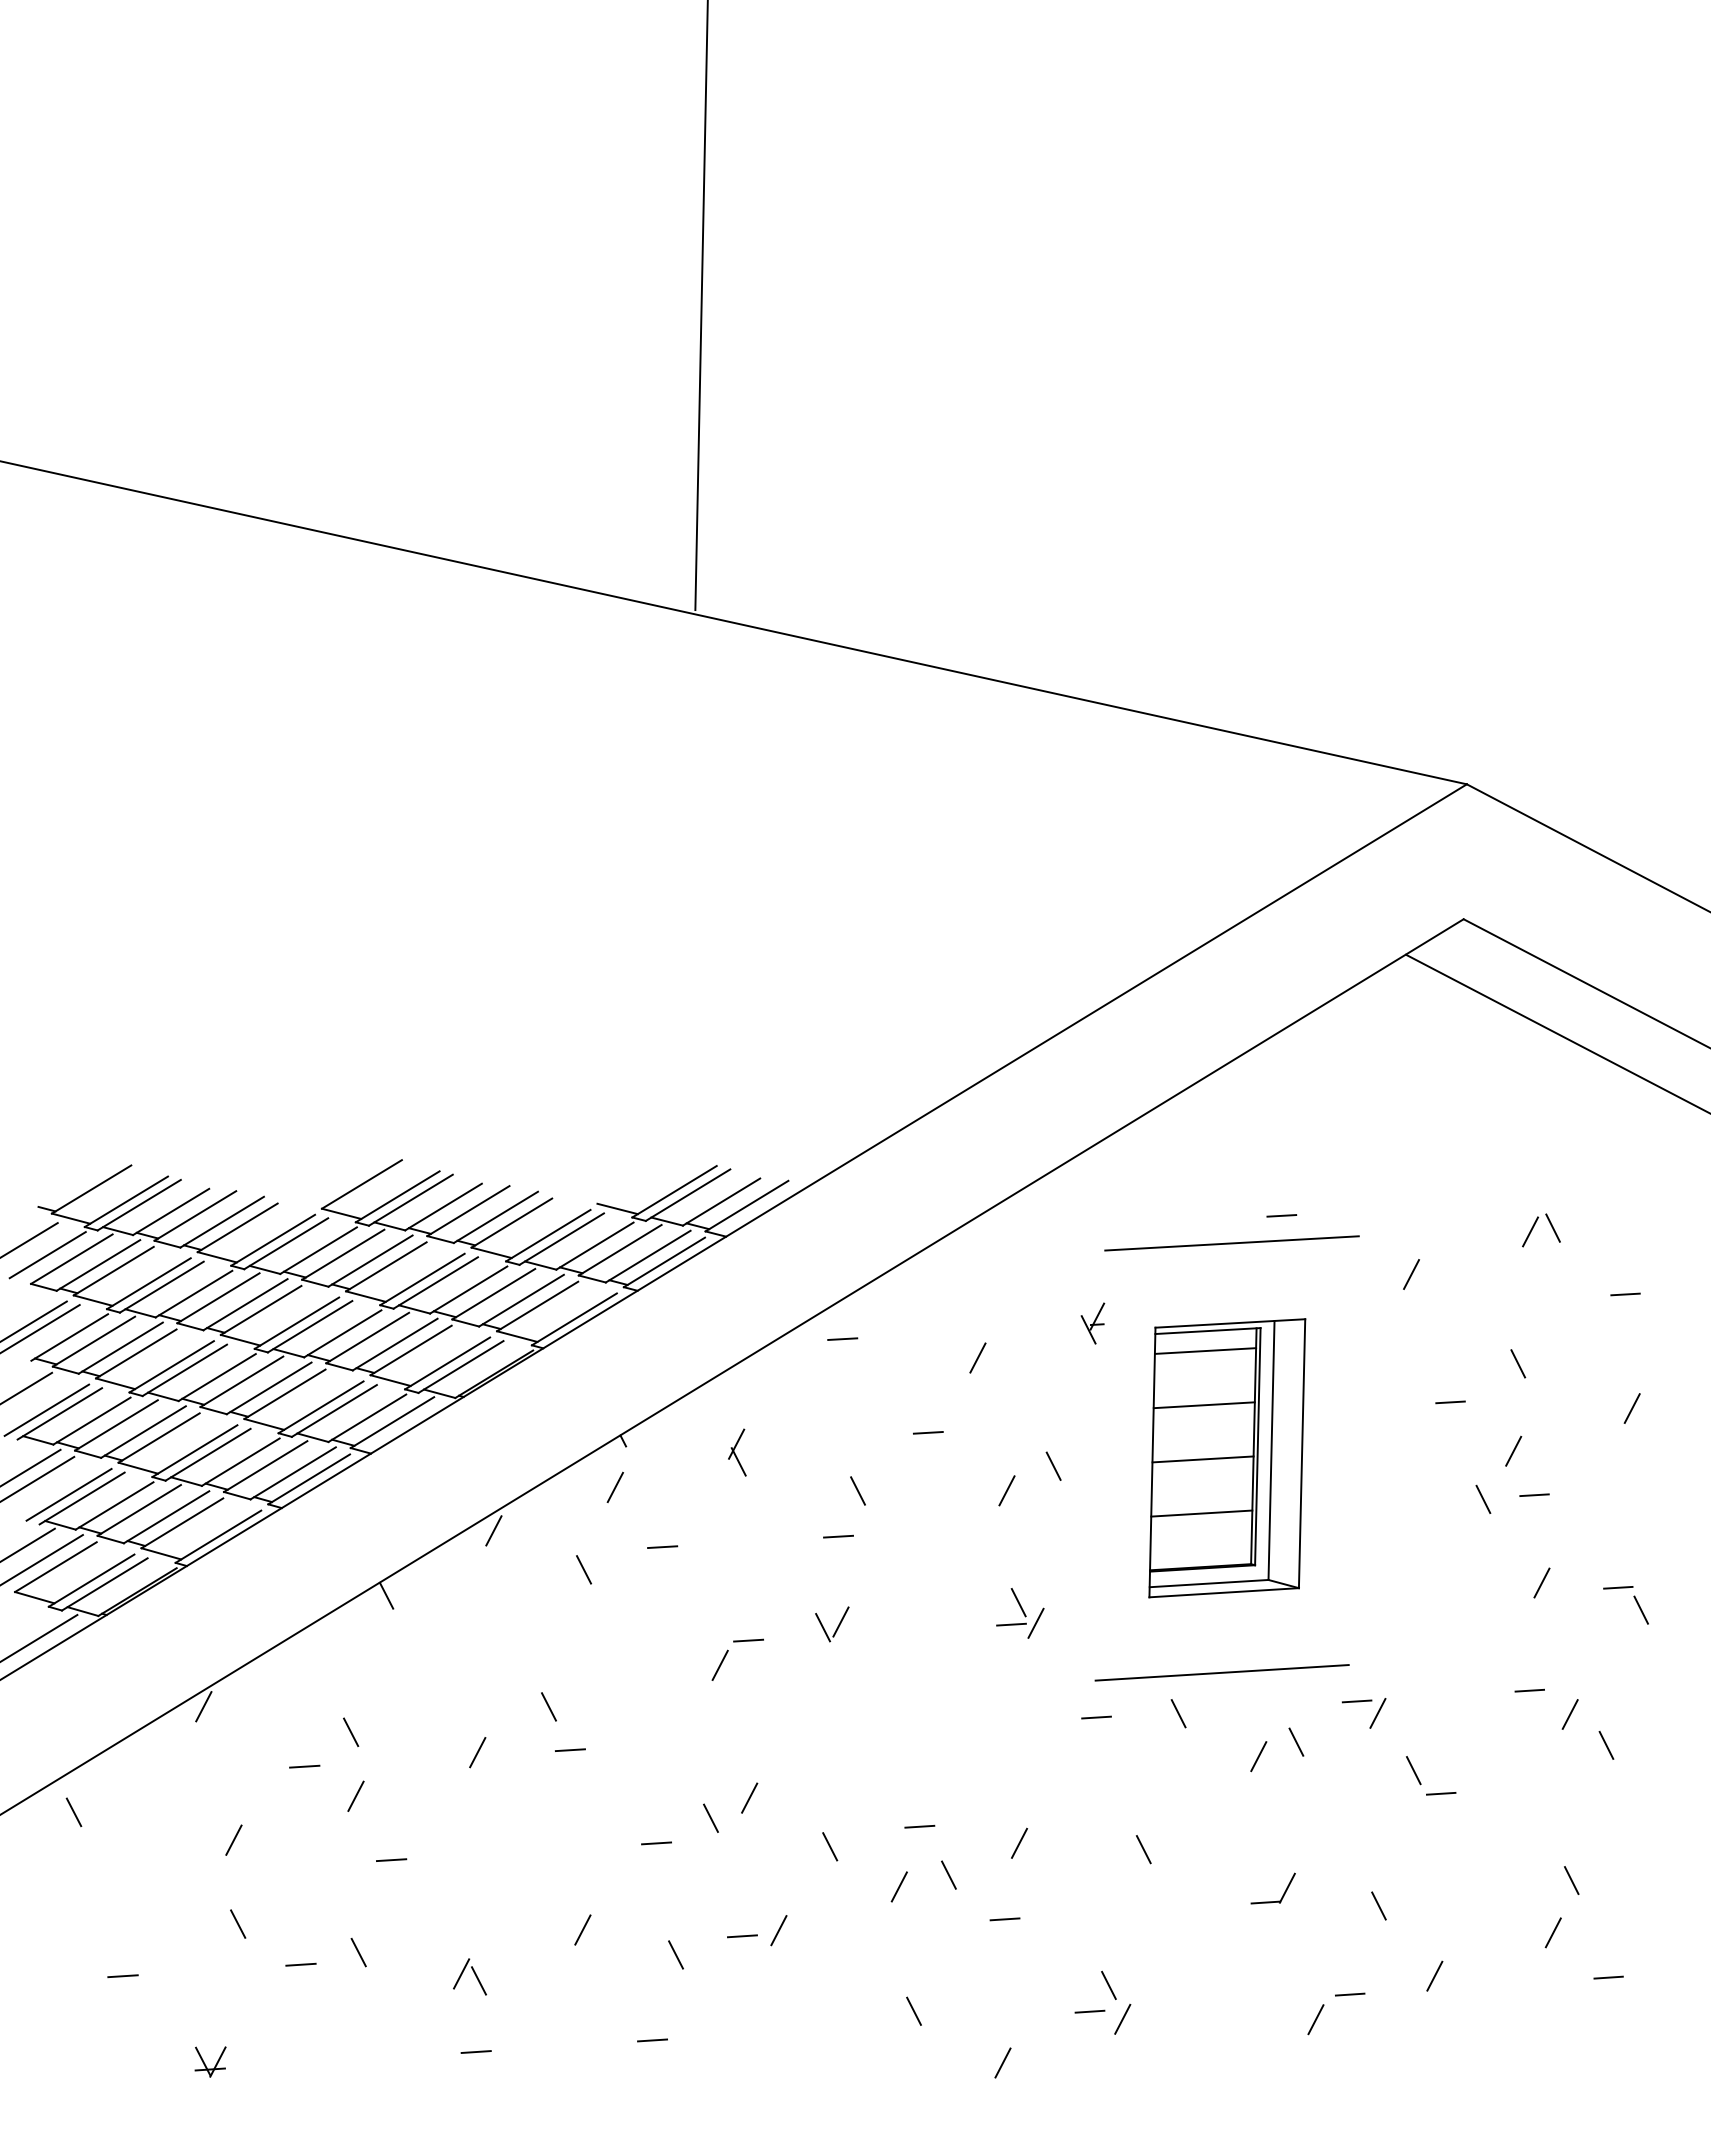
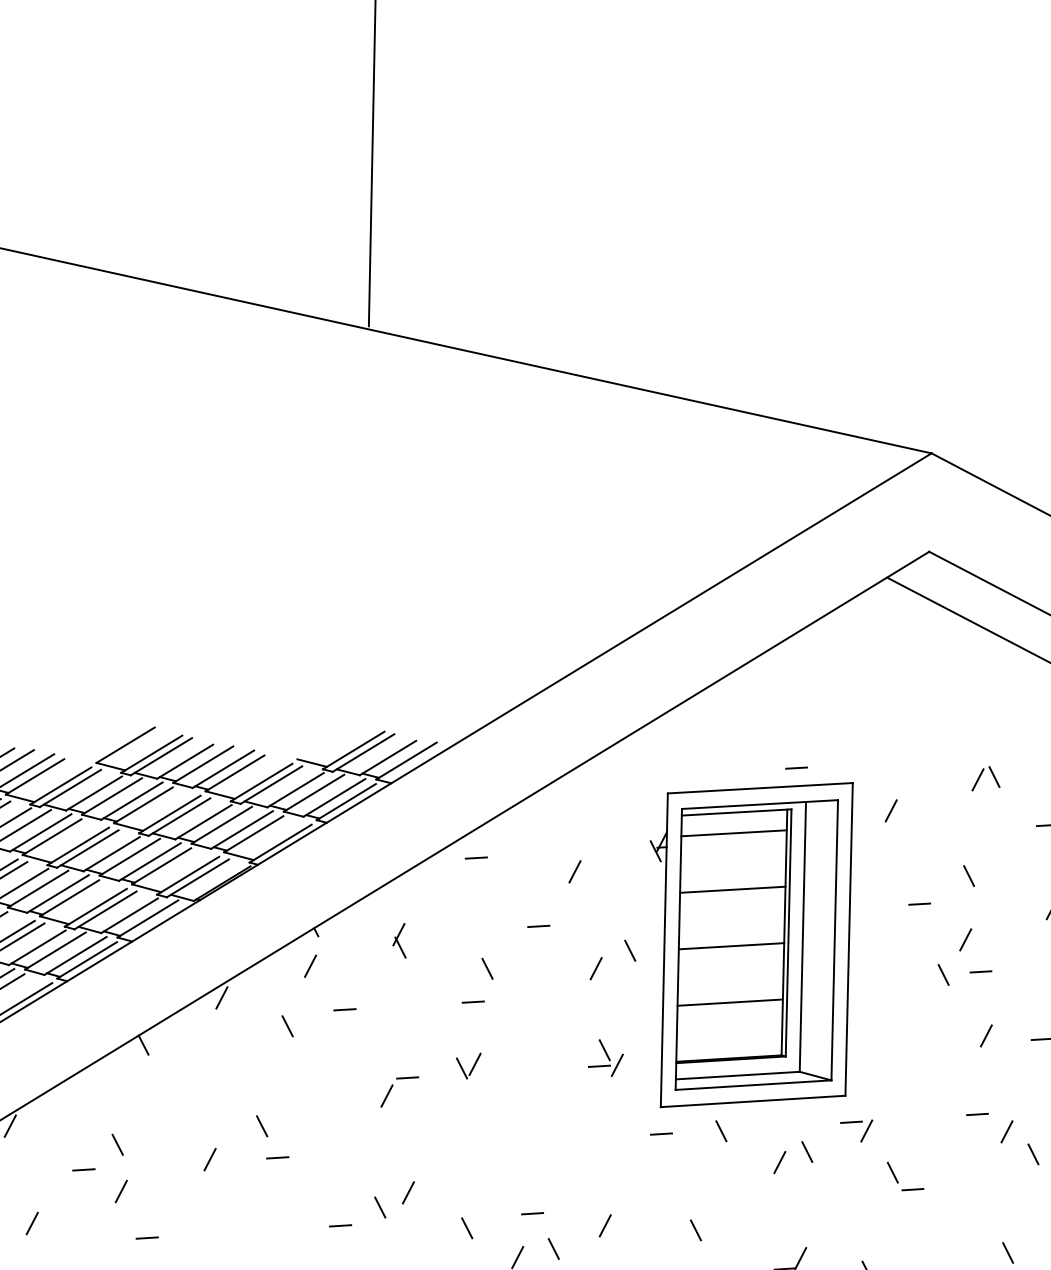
line: (1353, 1450) -> (848, 939), added
part: (1227, 1457) -> (757, 944), size x1.43
line: (1100, 1465) -> (664, 950), added

